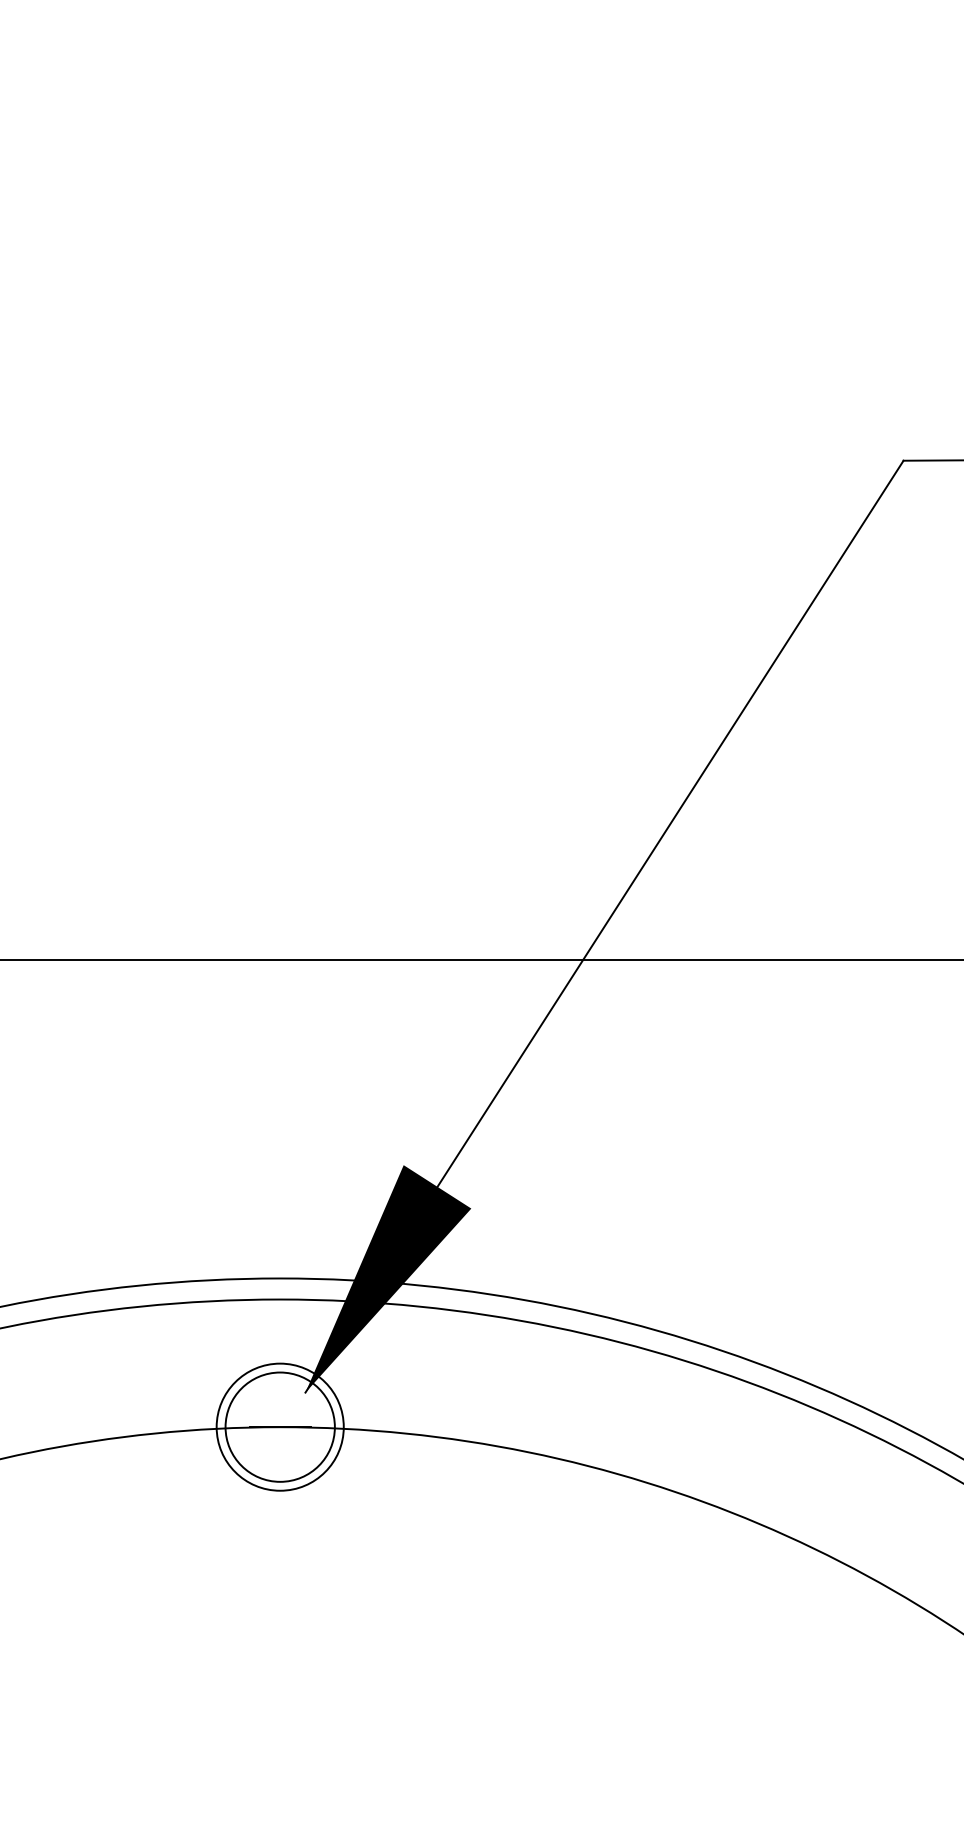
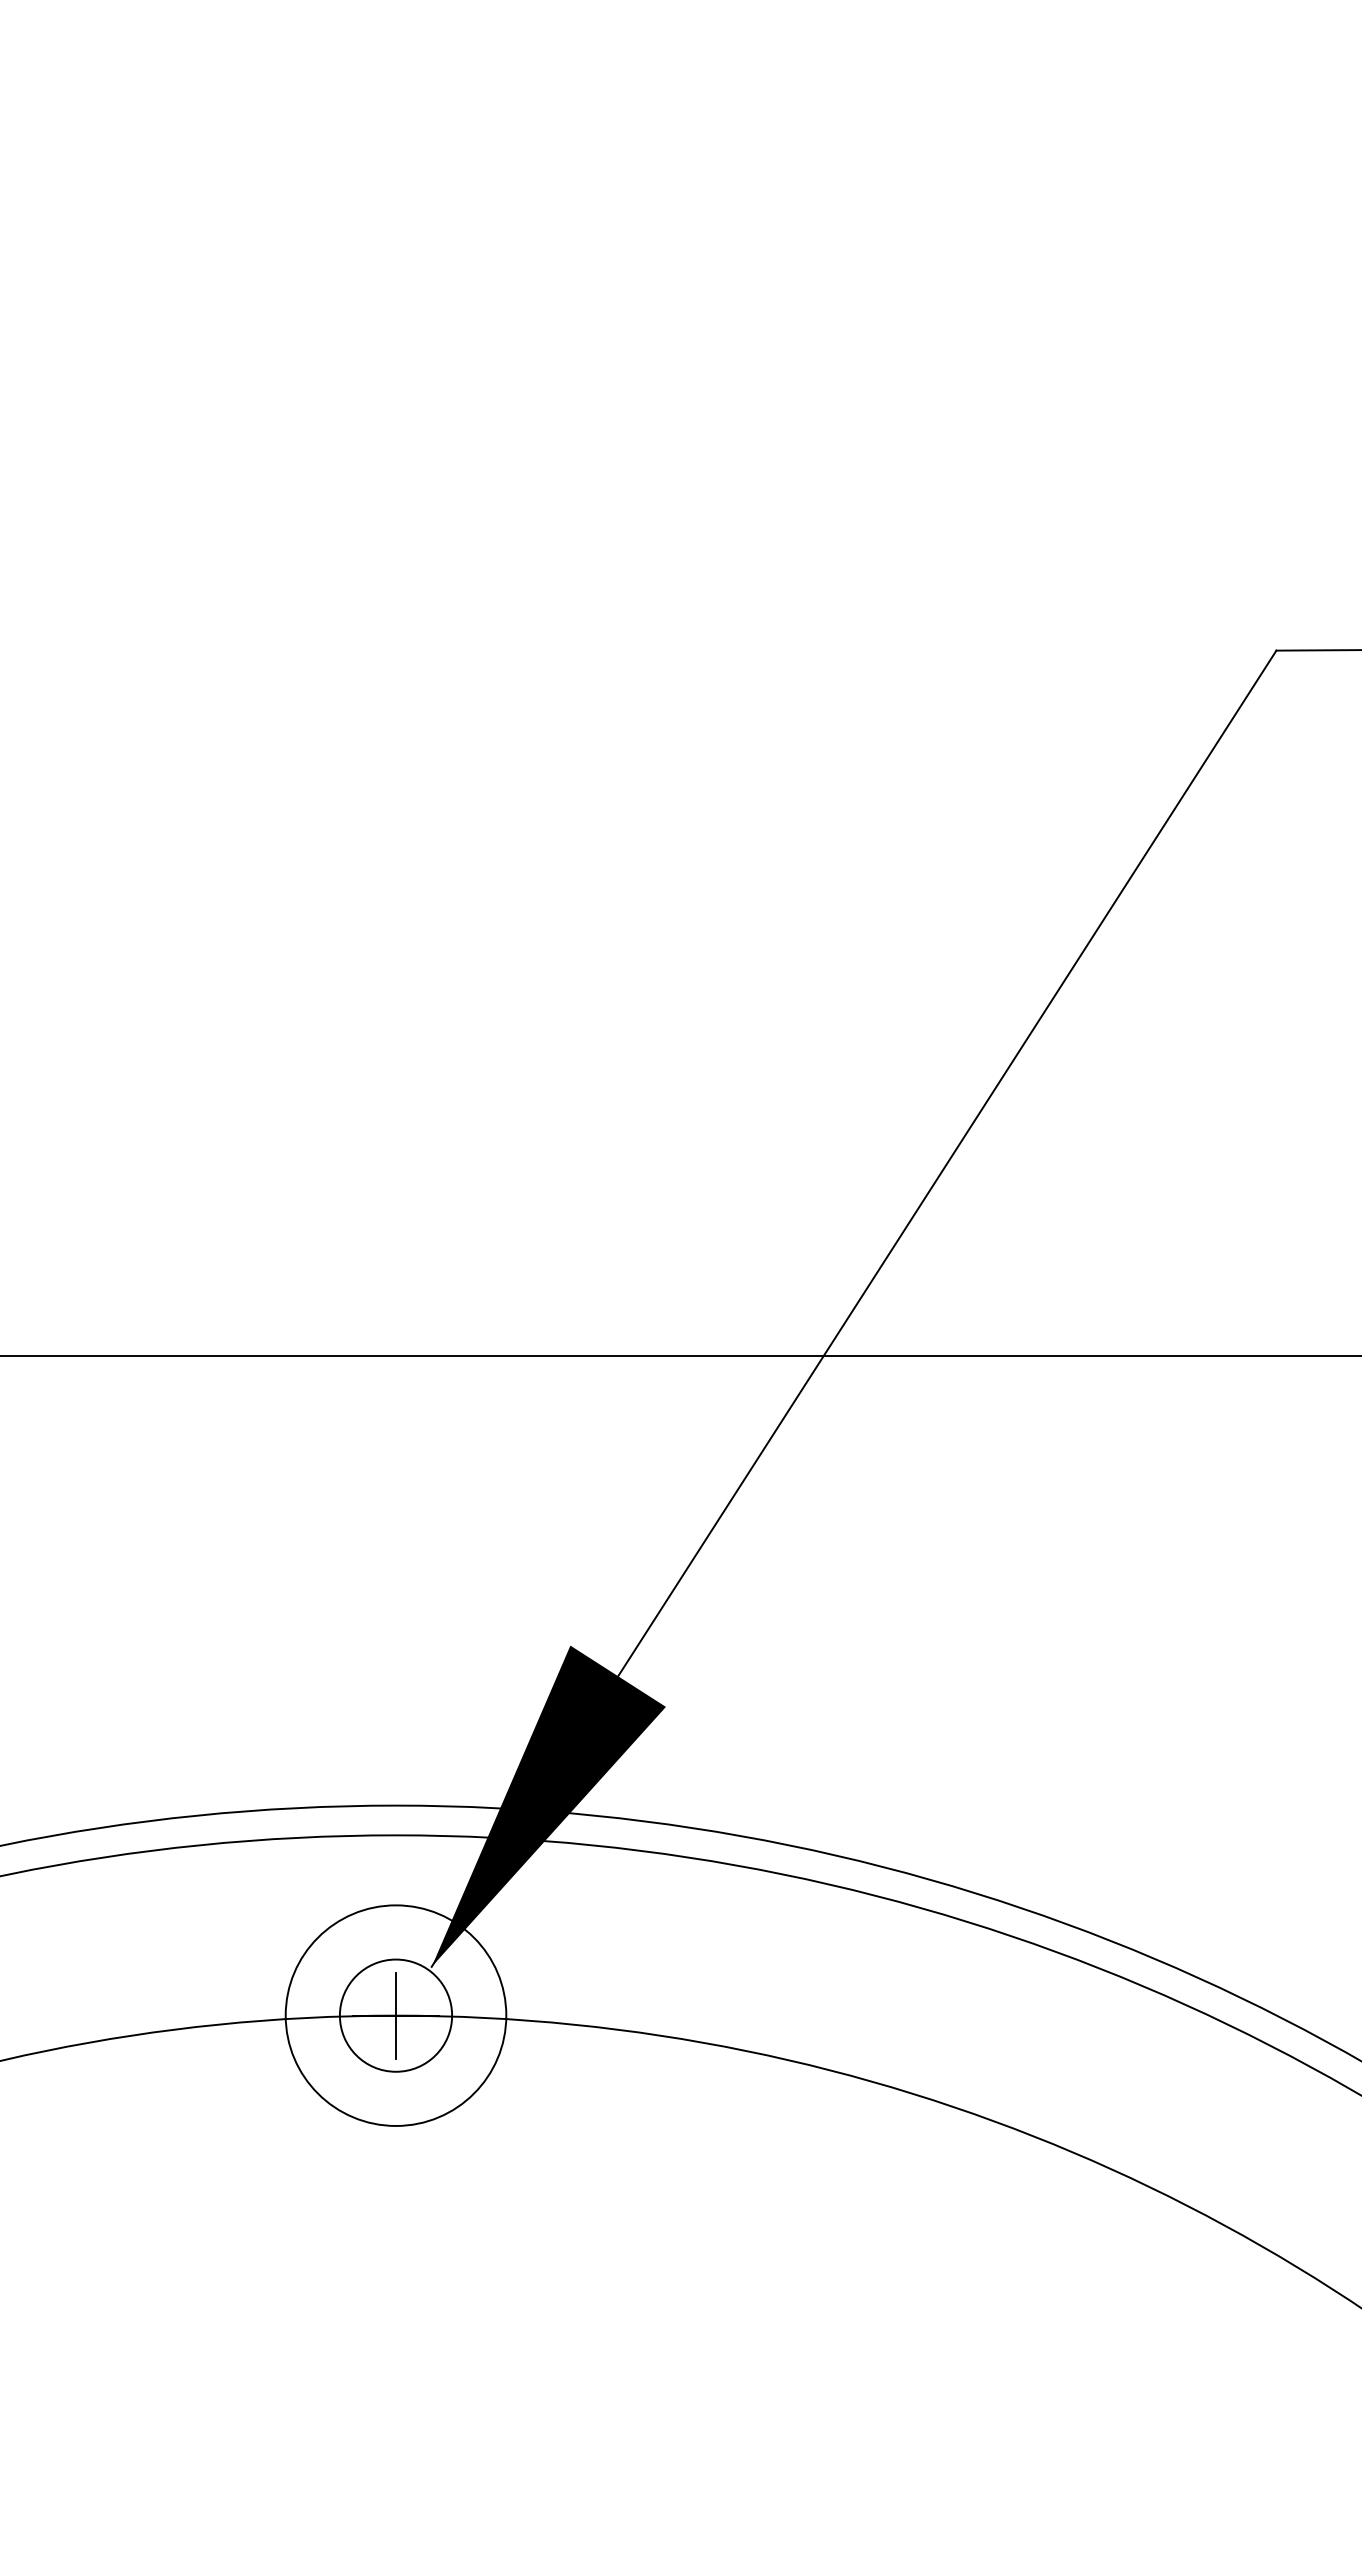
circle: (279, 1427) -> (395, 2015), size x0.62
circle: (279, 1427) -> (395, 2015), size x1.43
line: (280, 1427) -> (396, 2015), added

